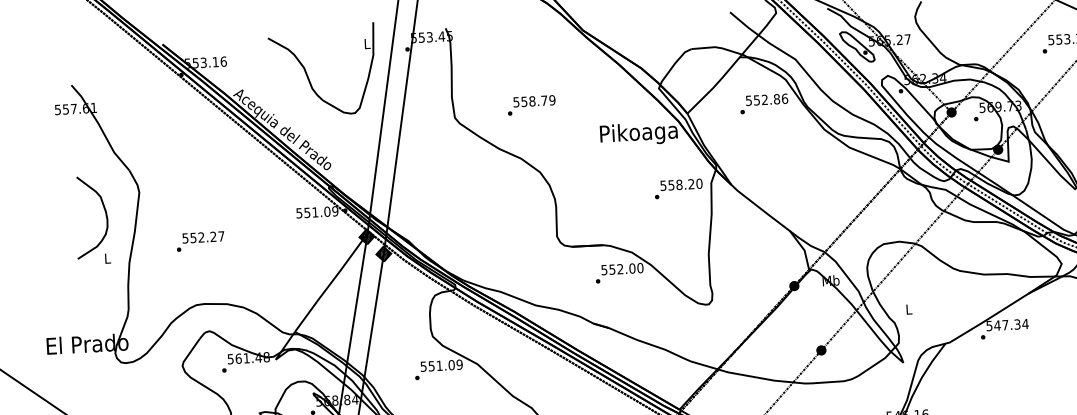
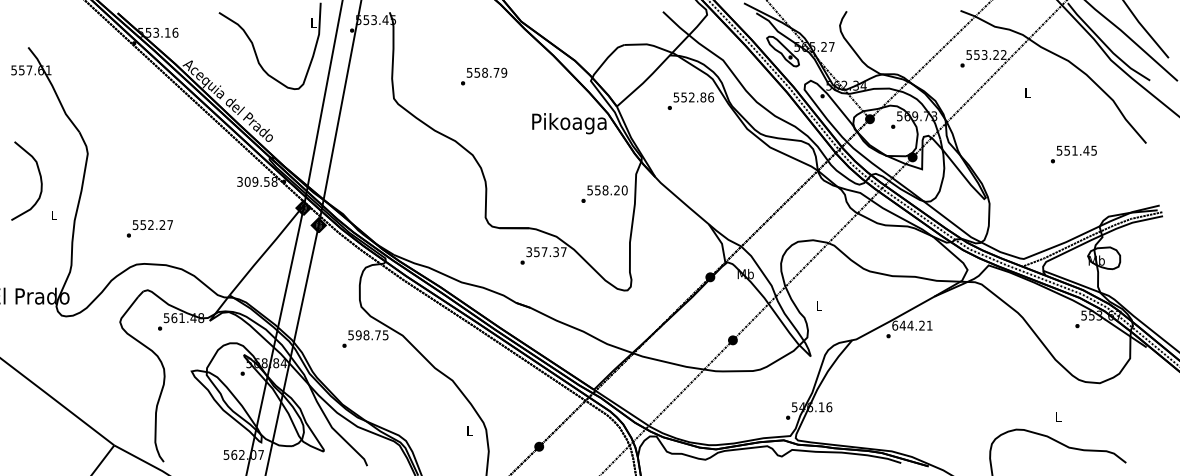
text: (532, 105) -> (484, 76), moved
text: (678, 188) -> (604, 193), moved
curve: (104, 211) -> (39, 176), moved
text: (317, 211) -> (257, 181), 551.09 -> 309.58
text: (200, 241) -> (149, 228), moved
text: (622, 269) -> (546, 252), 552.00 -> 357.37
text: (1007, 324) -> (912, 325), 547.34 -> 644.21
text: (444, 365) -> (371, 335), 551.09 -> 598.75

